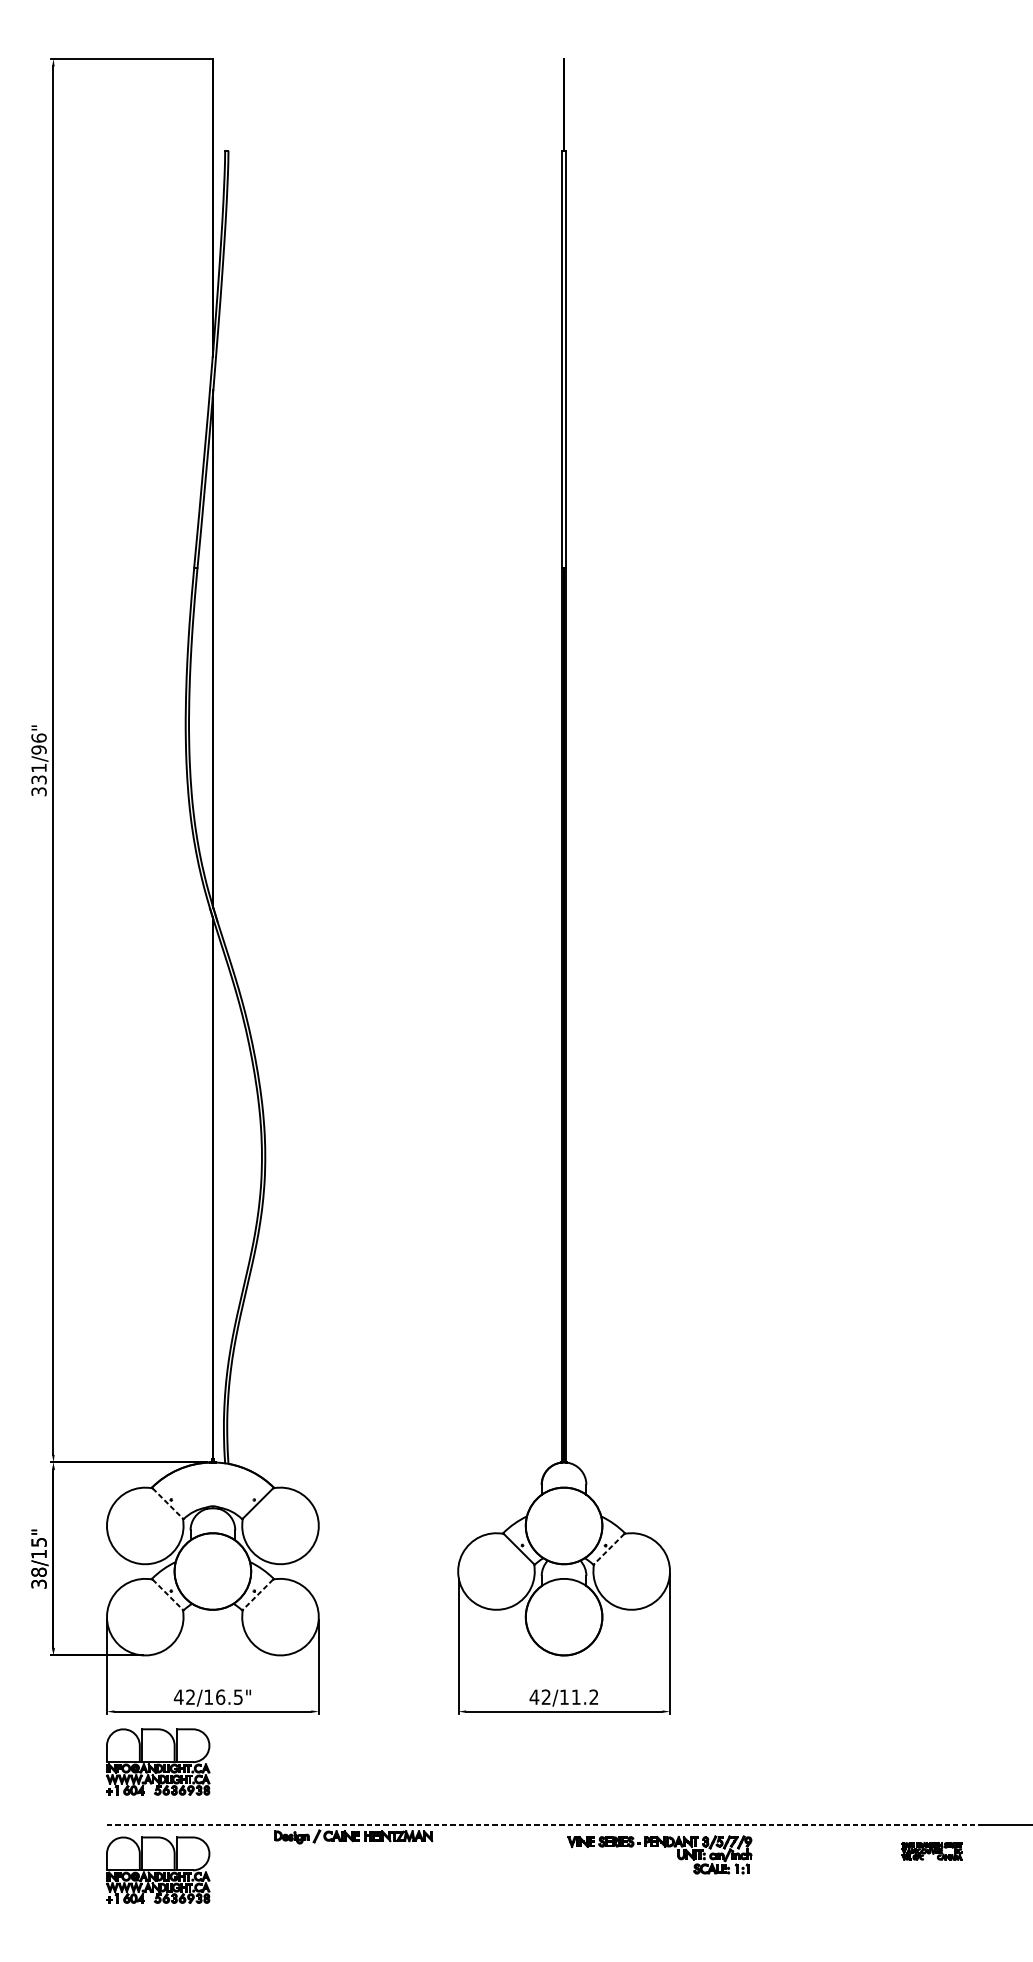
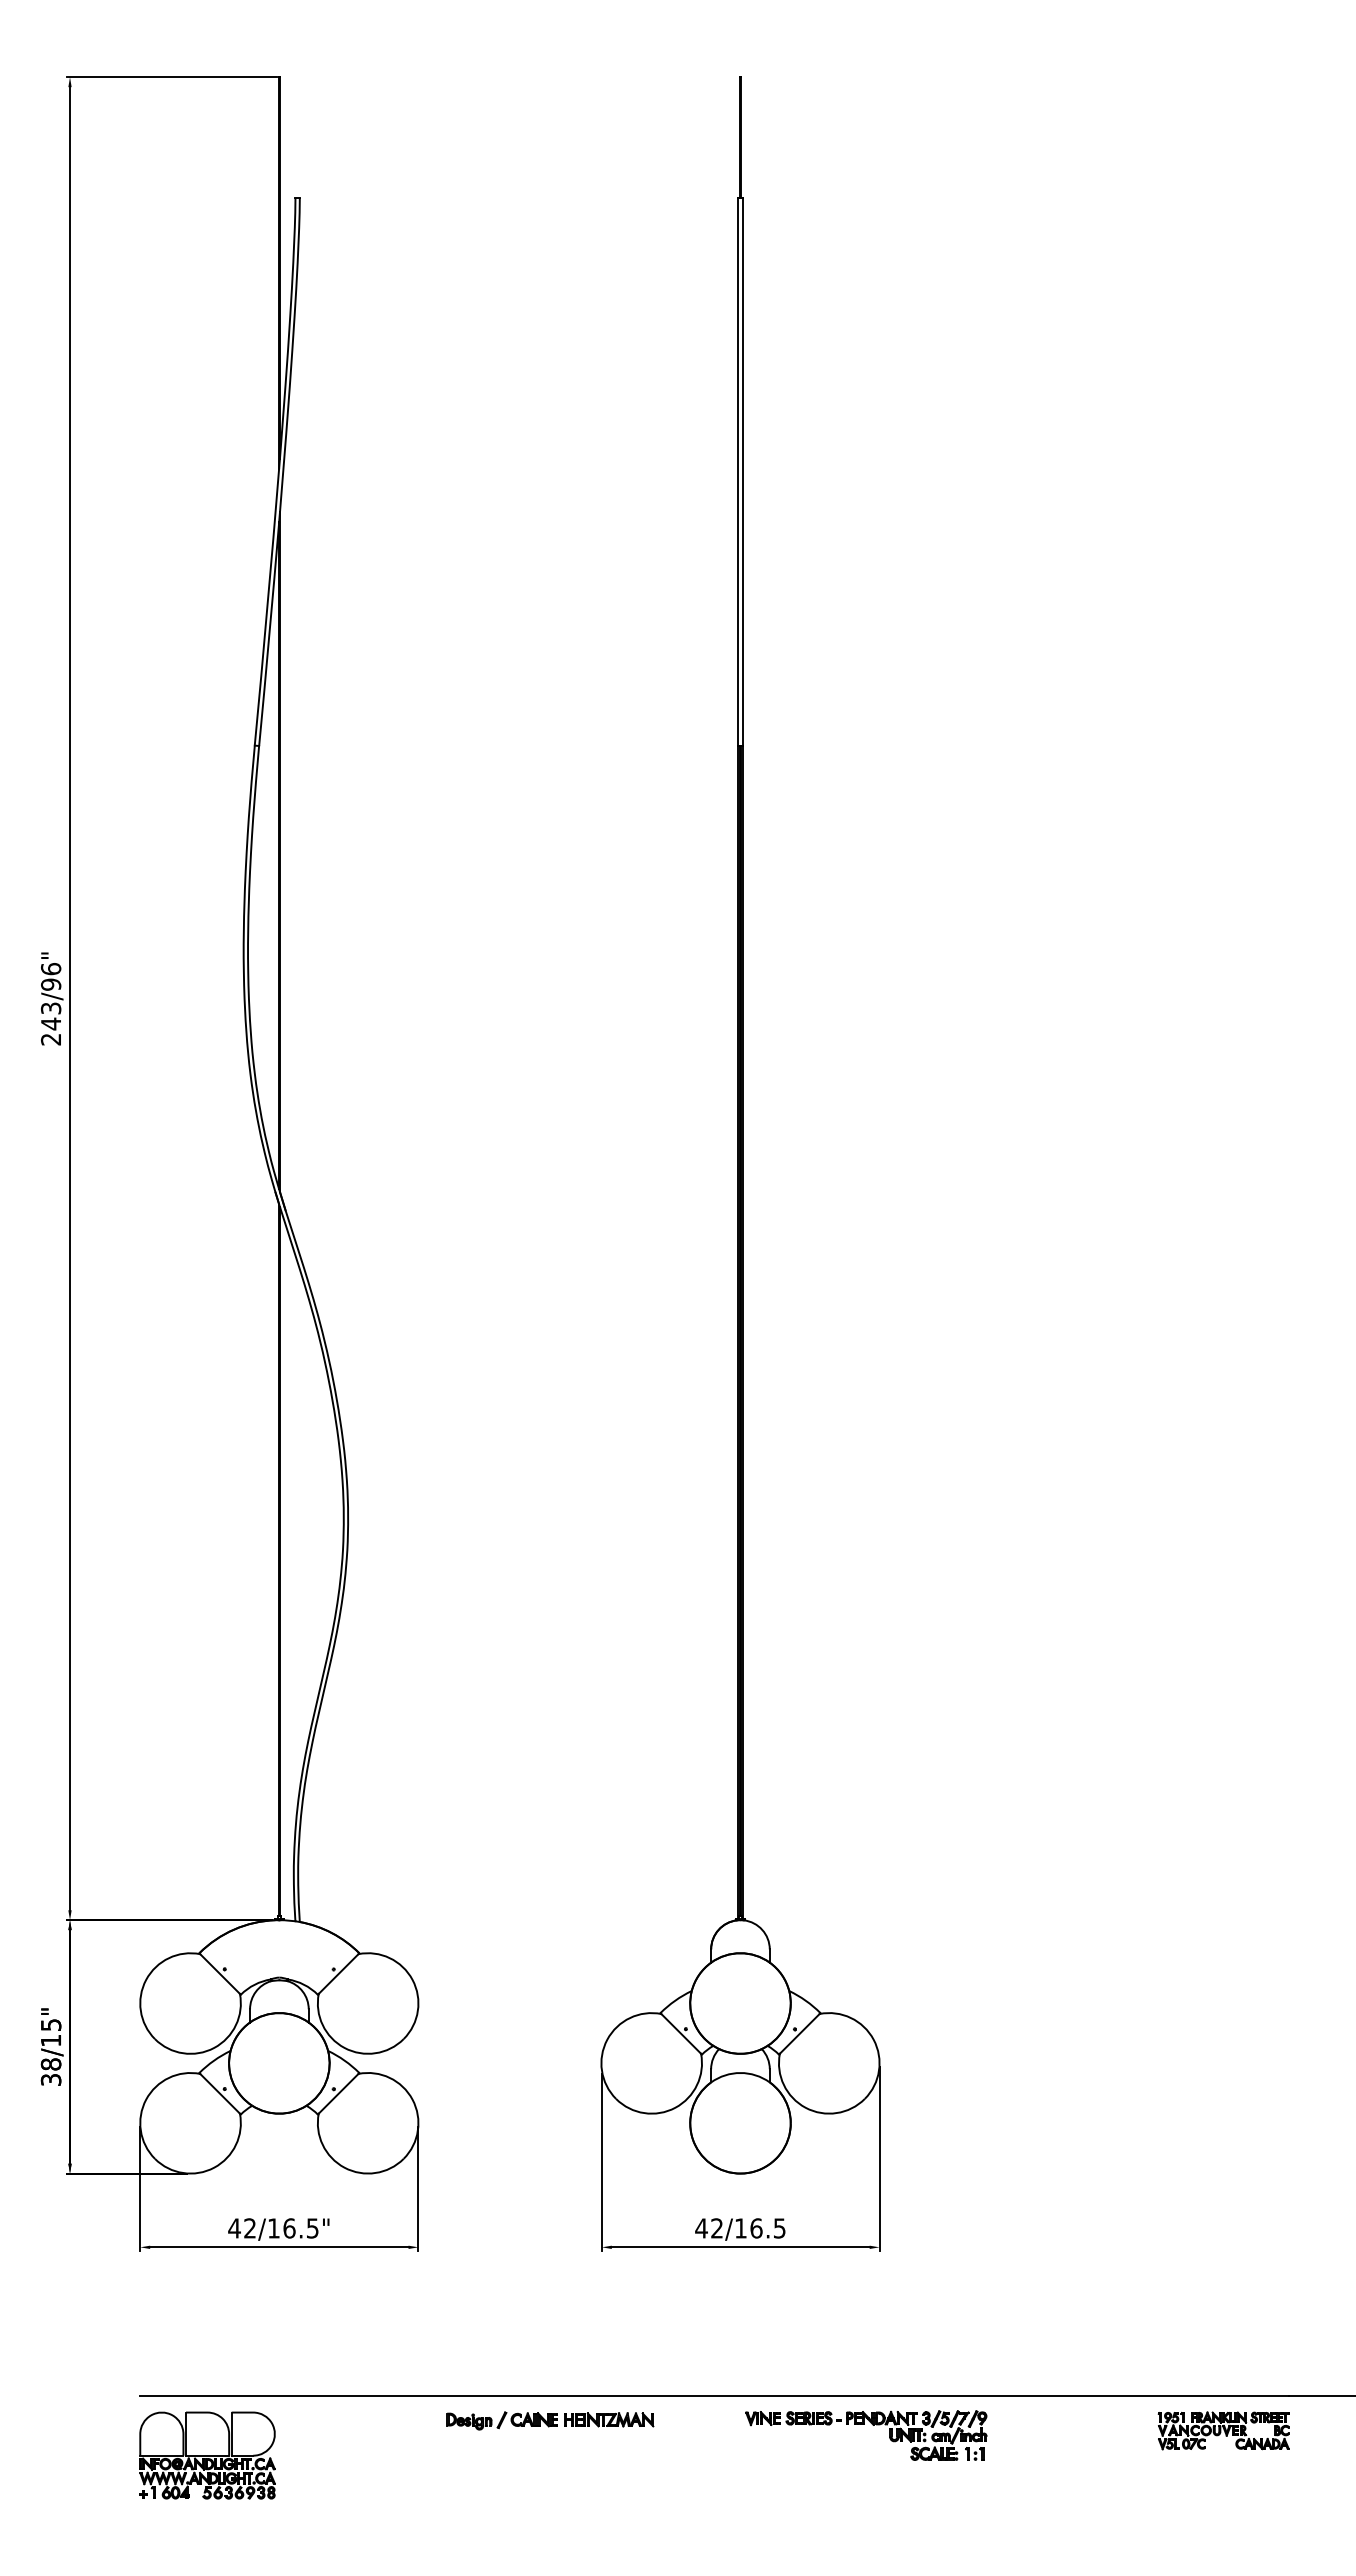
text: (38, 779) -> (50, 1023), 331/96" -> 243/96"
line: (168, 1503) -> (220, 1974), dashed -> solid
line: (609, 1549) -> (799, 2034), dashed -> solid
line: (168, 1595) -> (220, 2094), dashed -> solid
line: (257, 1595) -> (338, 2094), dashed -> solid
text: (584, 1697) -> (767, 2228), 42/11.2 -> 42/16.5
part: (158, 1762) -> (207, 2313), removed
line: (544, 1825) -> (714, 2396), dashed -> solid
part: (353, 1836) -> (550, 2420), moved
part: (931, 1851) -> (1223, 2430), size x1.67

